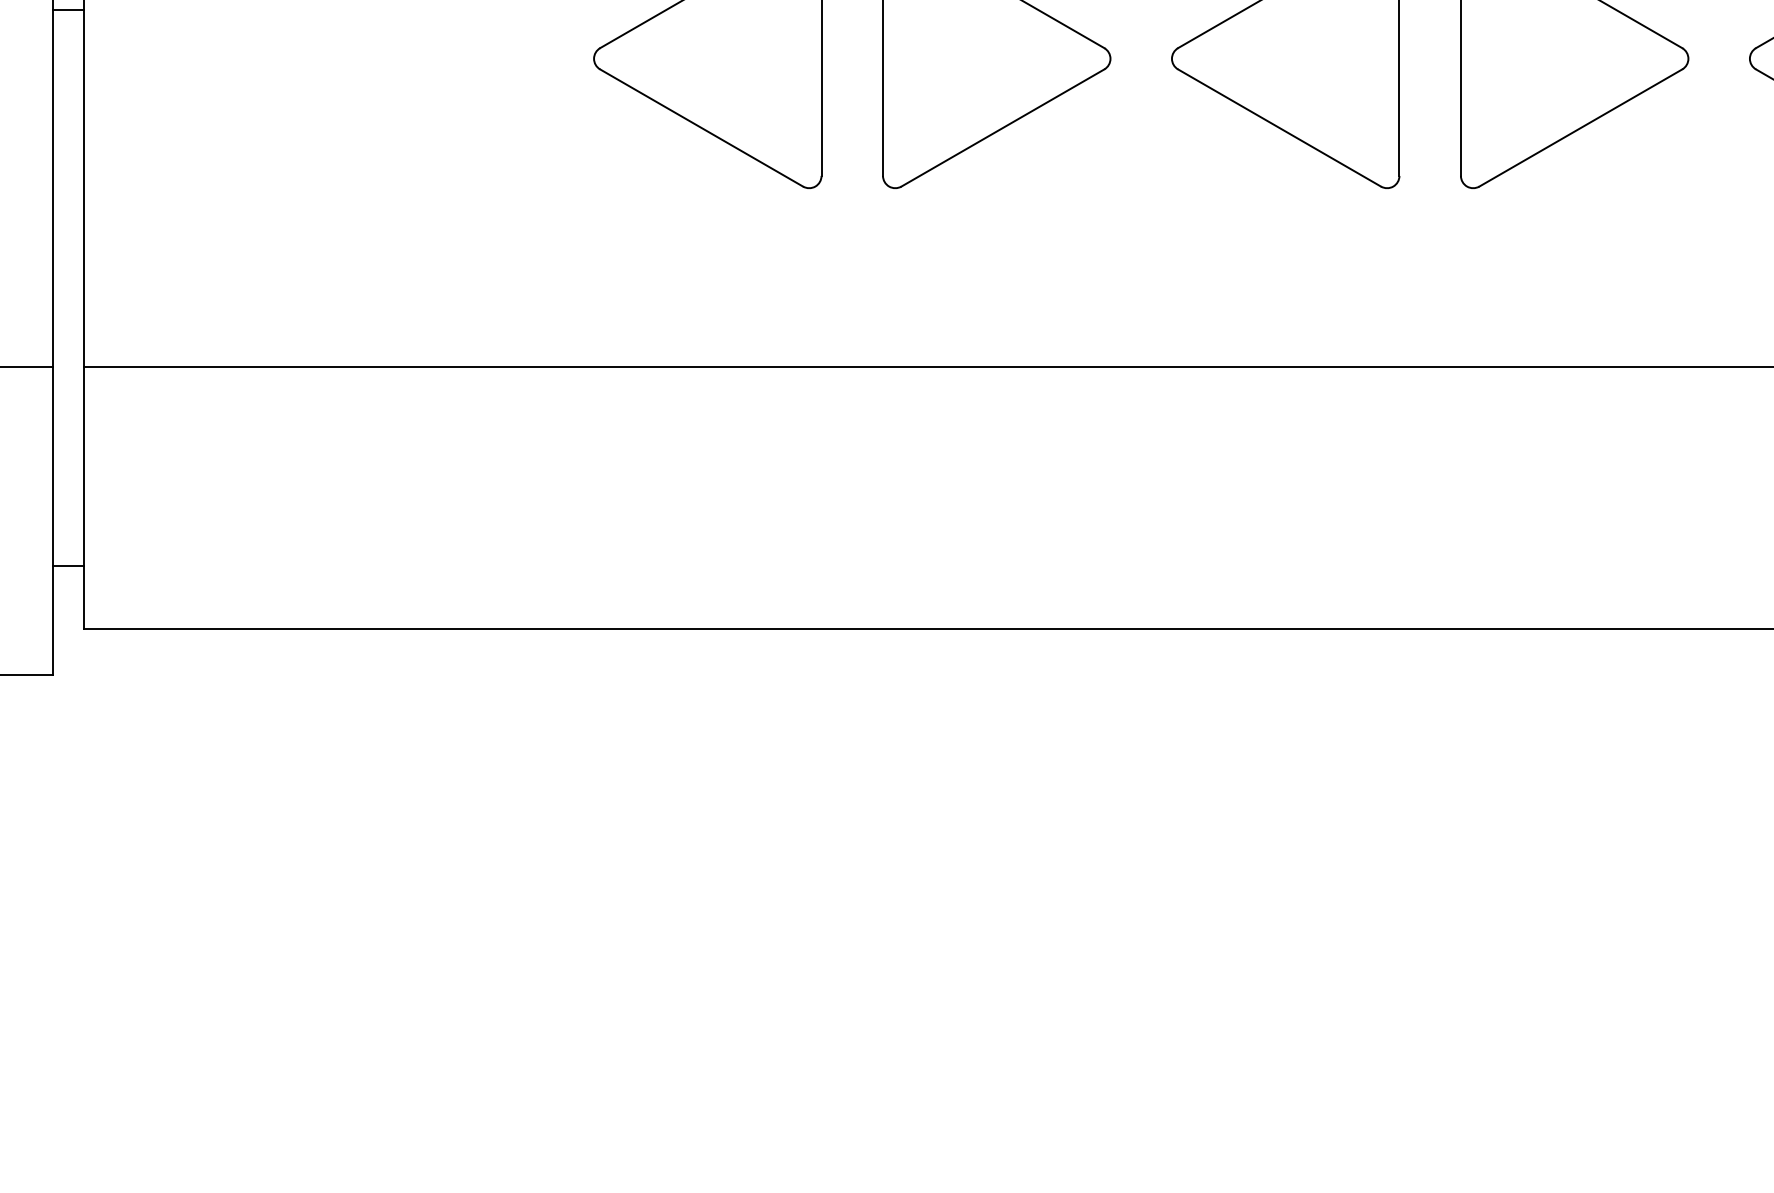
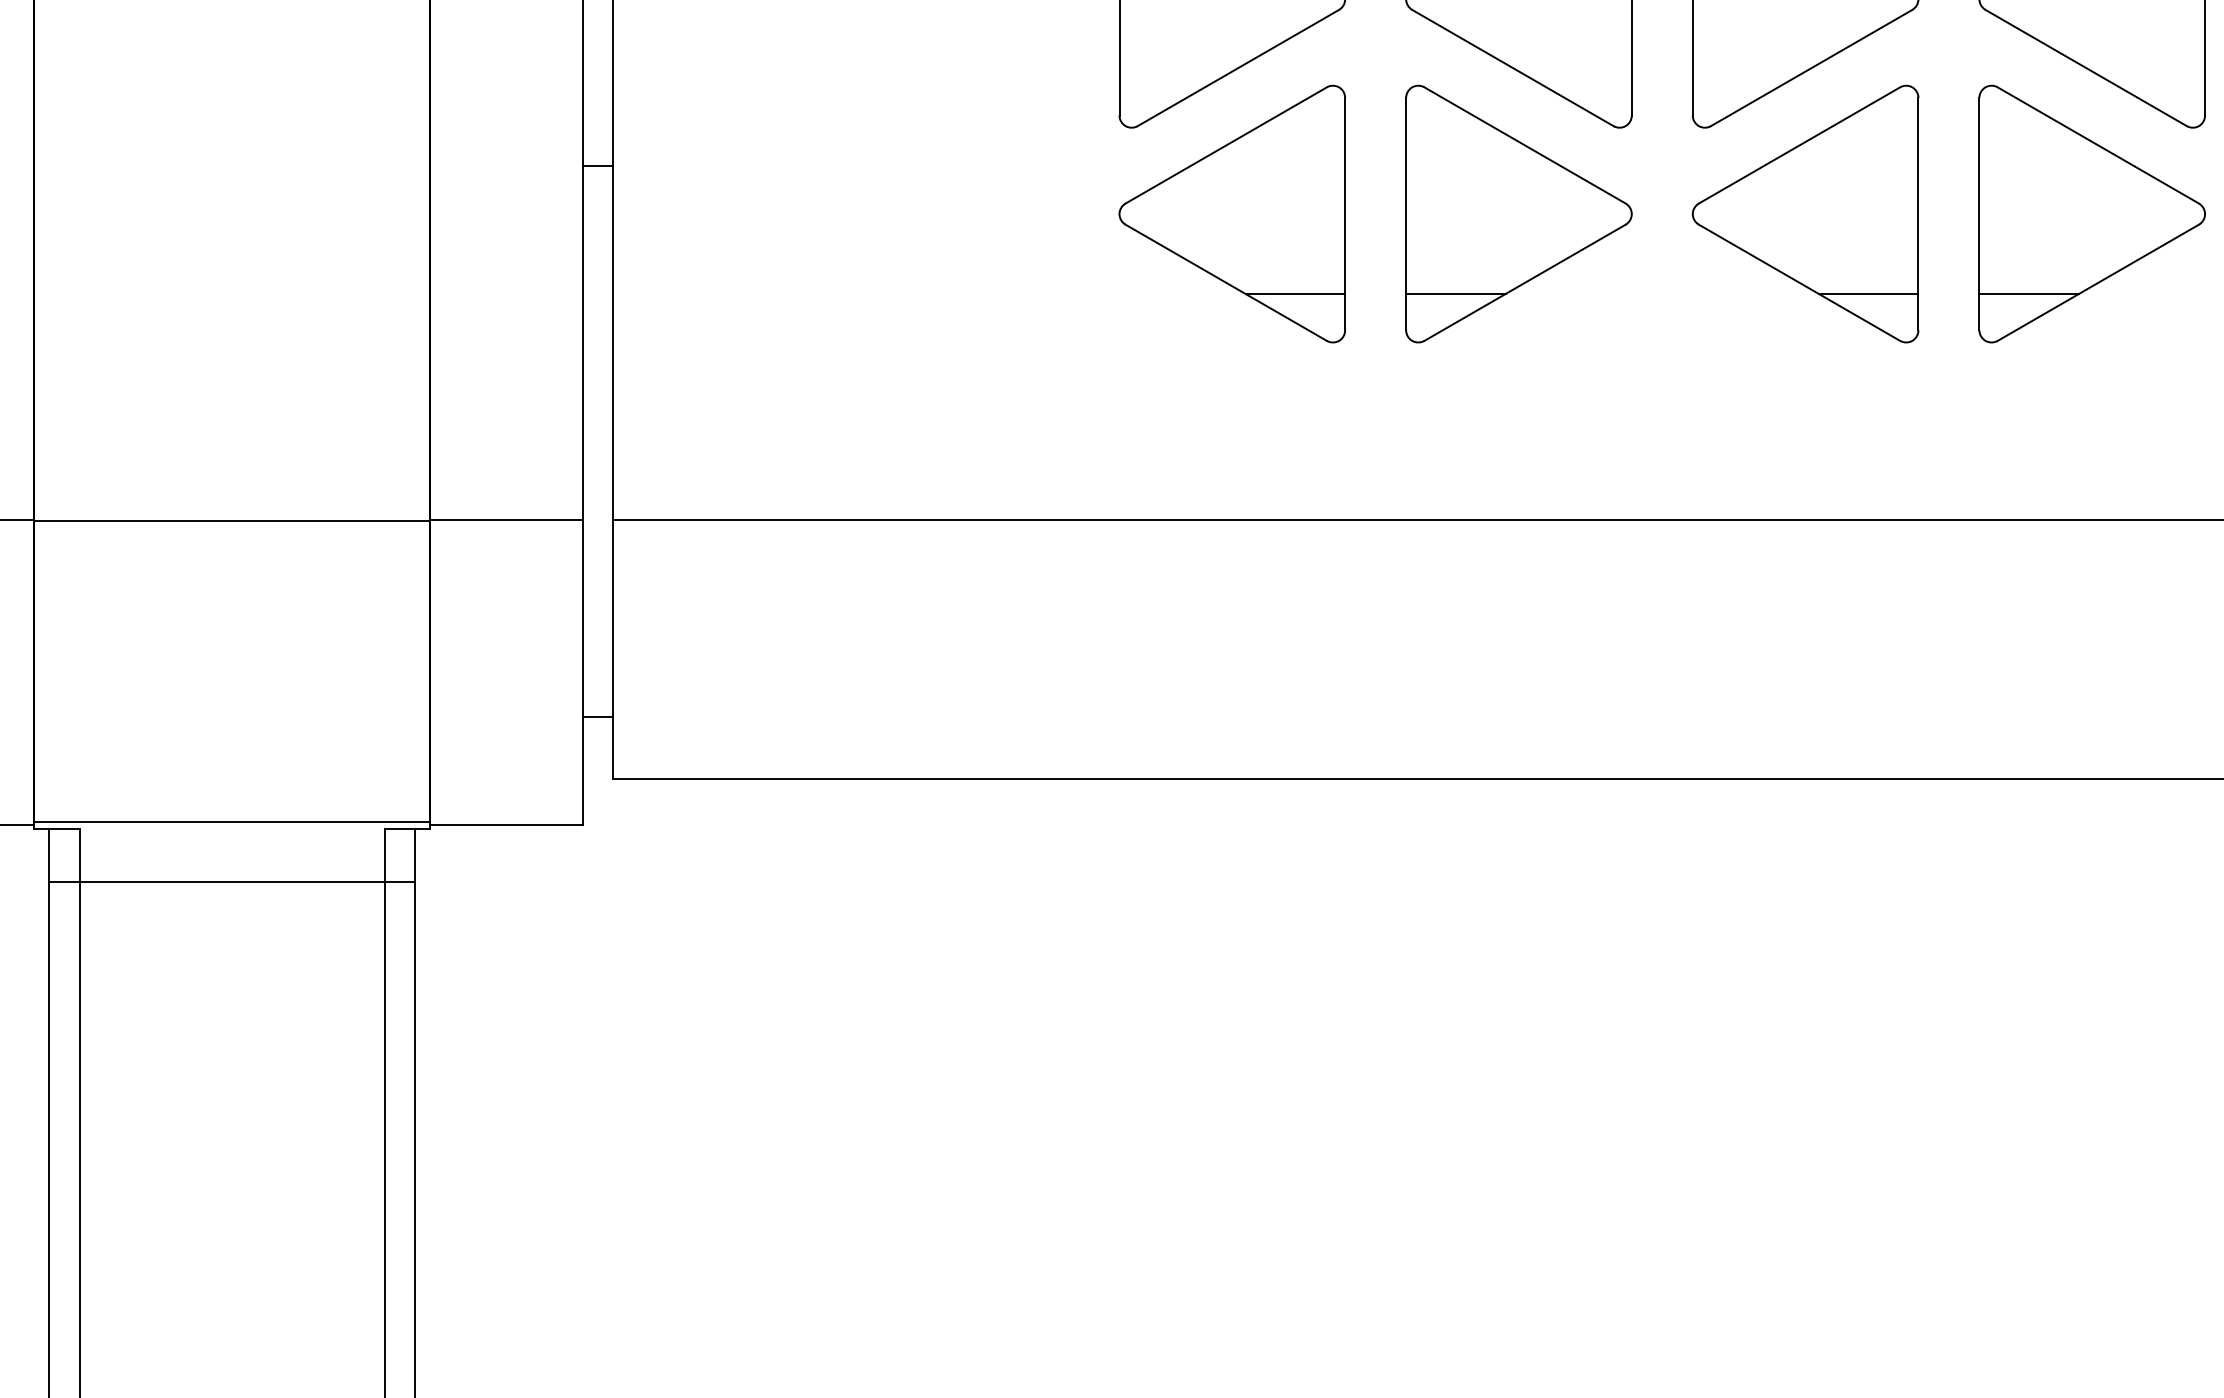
line: (771, 139) -> (1295, 294), added
line: (932, 139) -> (1455, 294), added
line: (1349, 139) -> (1868, 294), added
line: (1510, 139) -> (2028, 294), added

